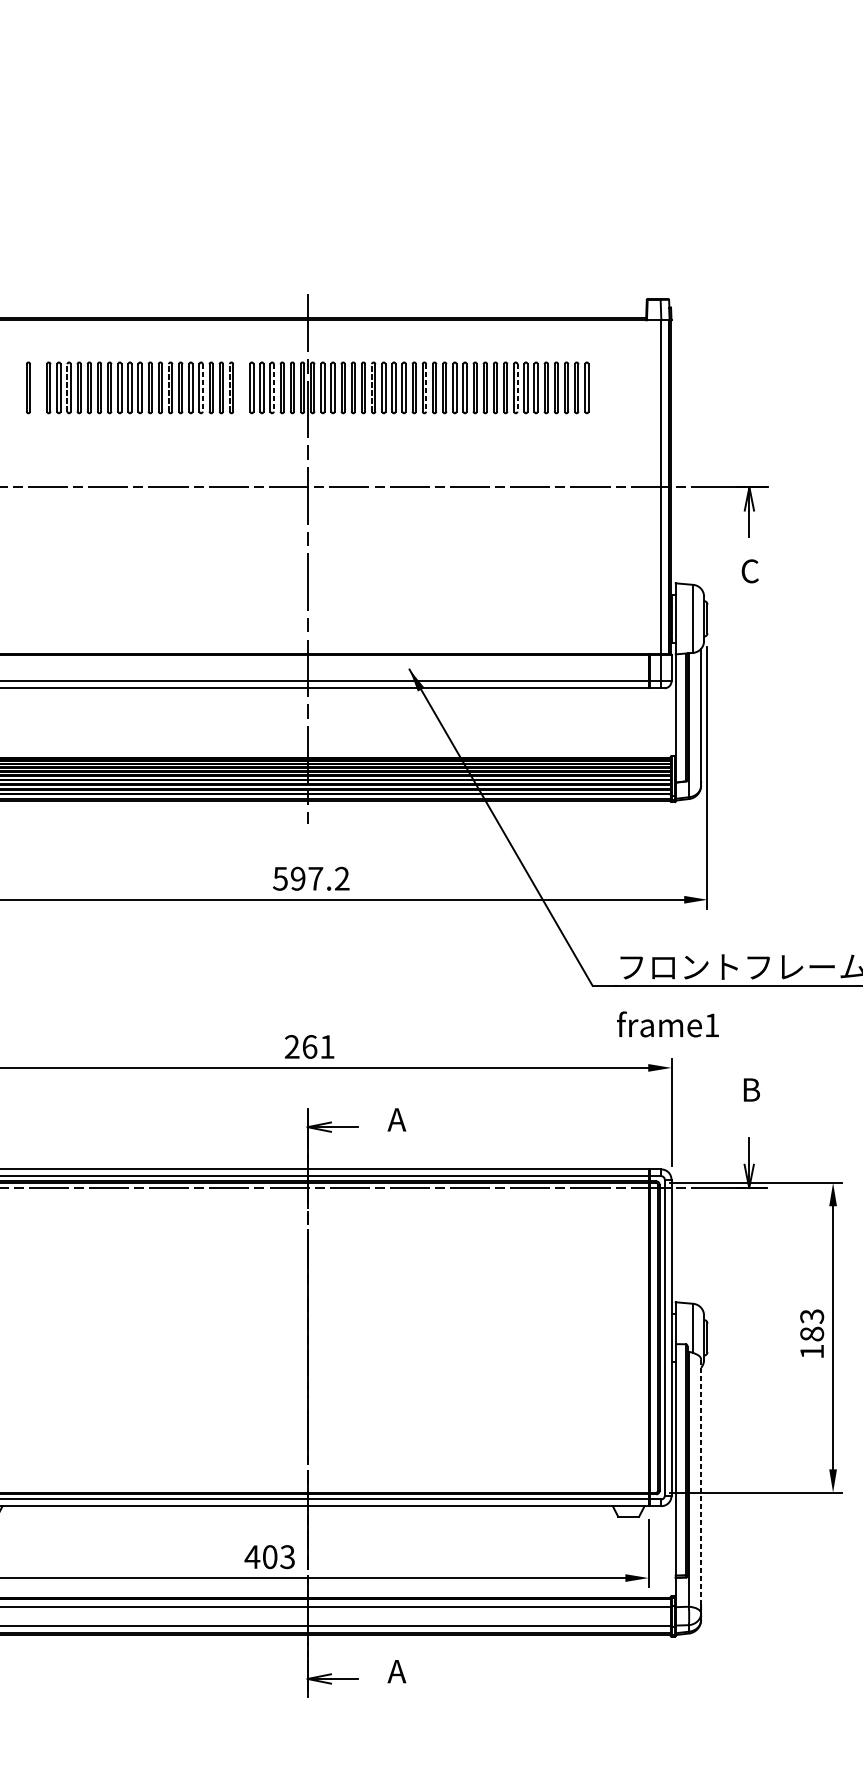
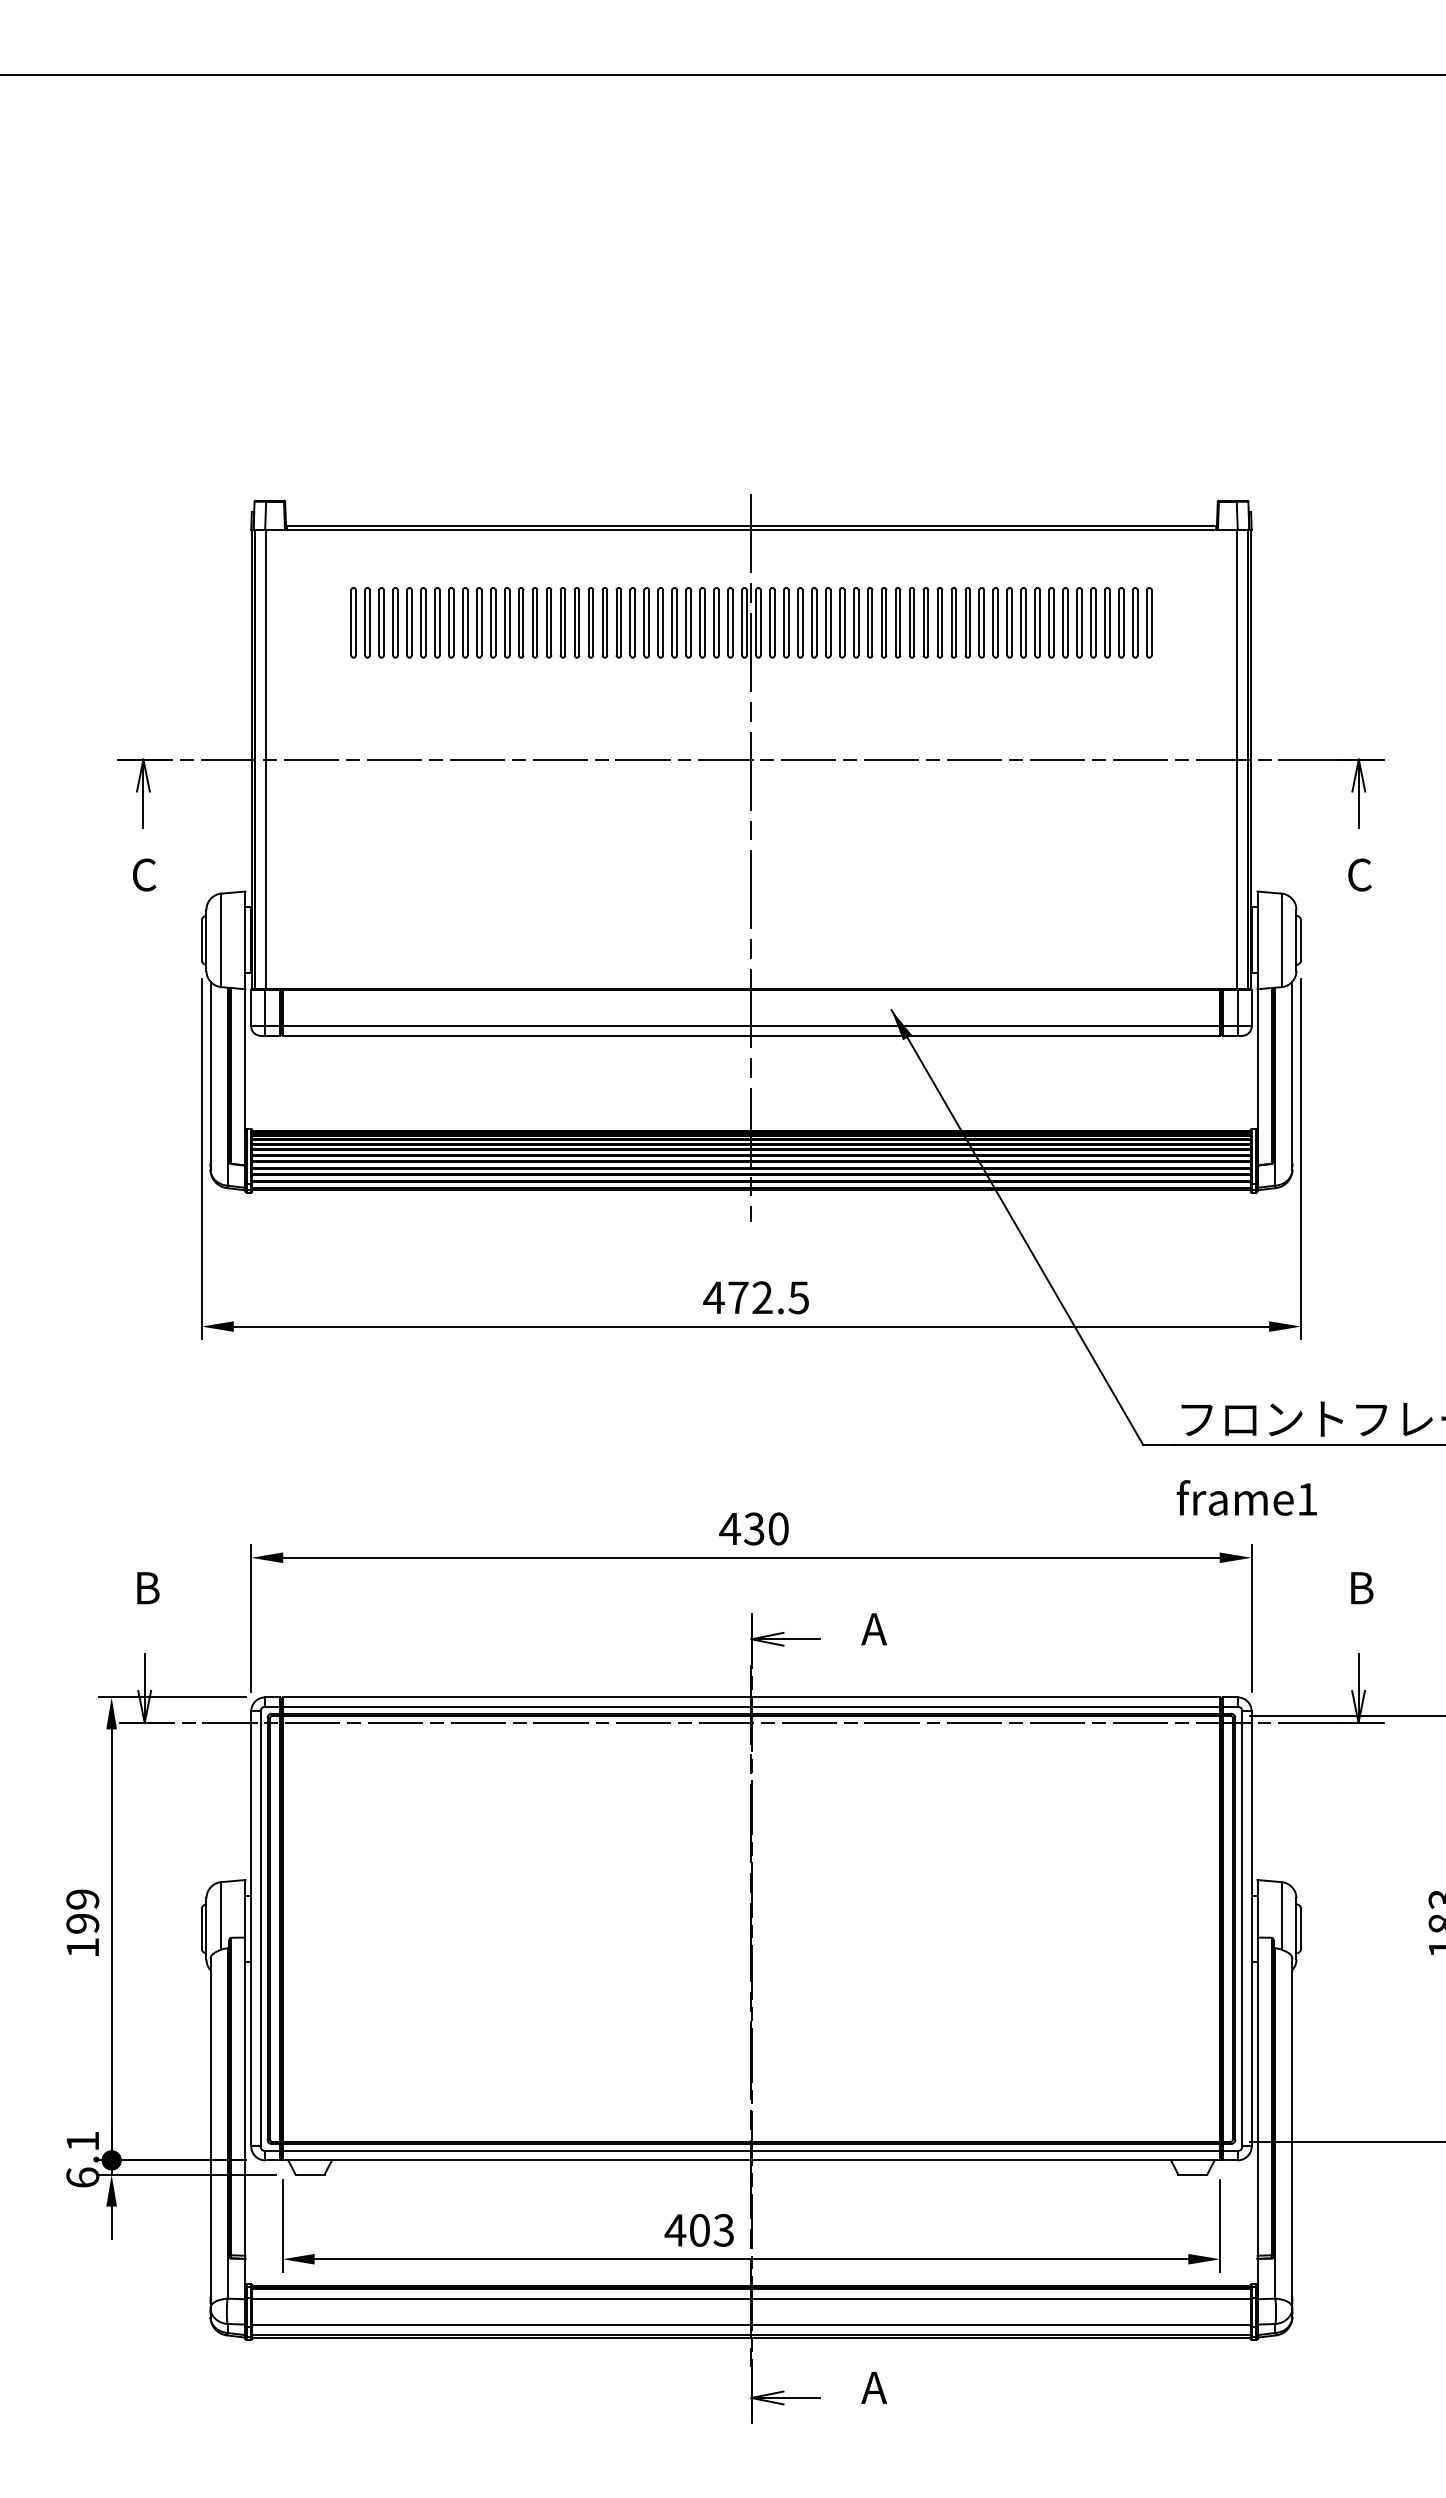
part: (18, 387) -> (353, 622), added
part: (38, 387) -> (381, 622), added
line: (67, 387) -> (421, 622), dashed -> solid
line: (168, 387) -> (560, 622), dashed -> solid
line: (202, 387) -> (607, 622), dashed -> solid
line: (229, 387) -> (644, 622), dashed -> solid
part: (241, 387) -> (660, 622), added
line: (273, 387) -> (704, 622), dashed -> solid
line: (371, 387) -> (839, 622), dashed -> solid
line: (426, 387) -> (914, 622), dashed -> solid
line: (517, 387) -> (1039, 622), dashed -> solid
part: (597, 387) -> (1149, 622), added
text: (310, 878) -> (755, 1297), 597.2 -> 472.5
text: (309, 1046) -> (753, 1528), 261 -> 430
line: (701, 1482) -> (1292, 2127), dashed -> solid

